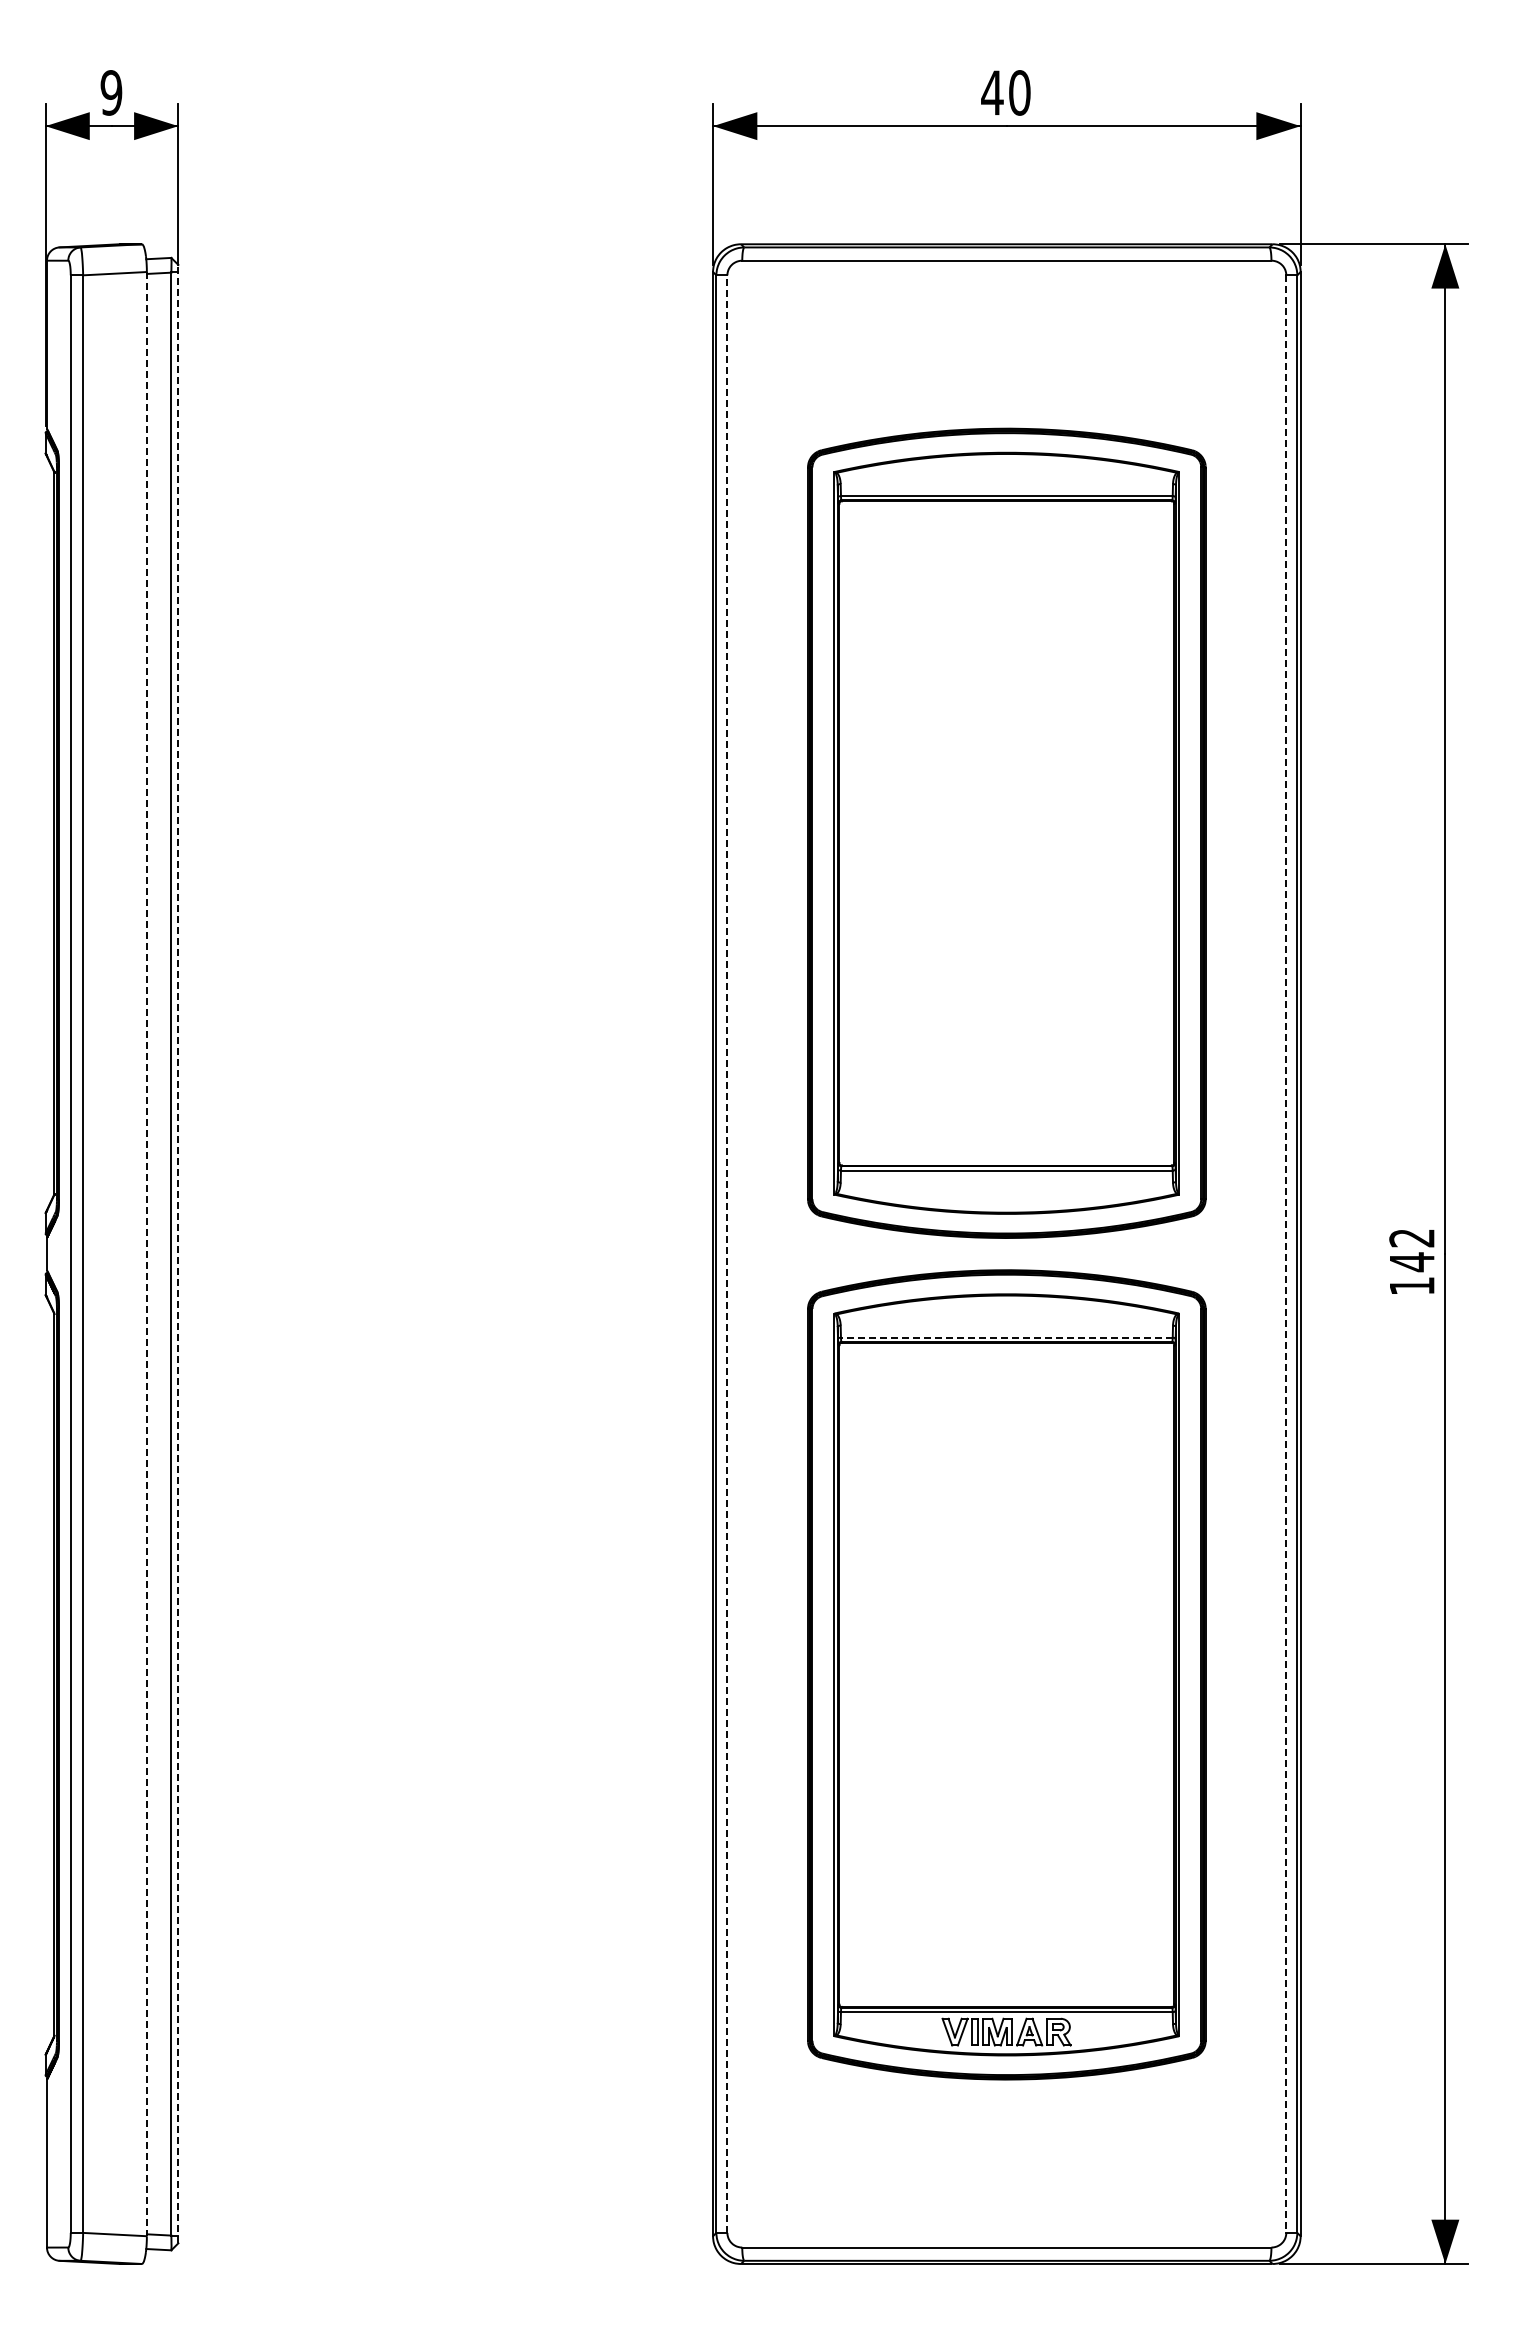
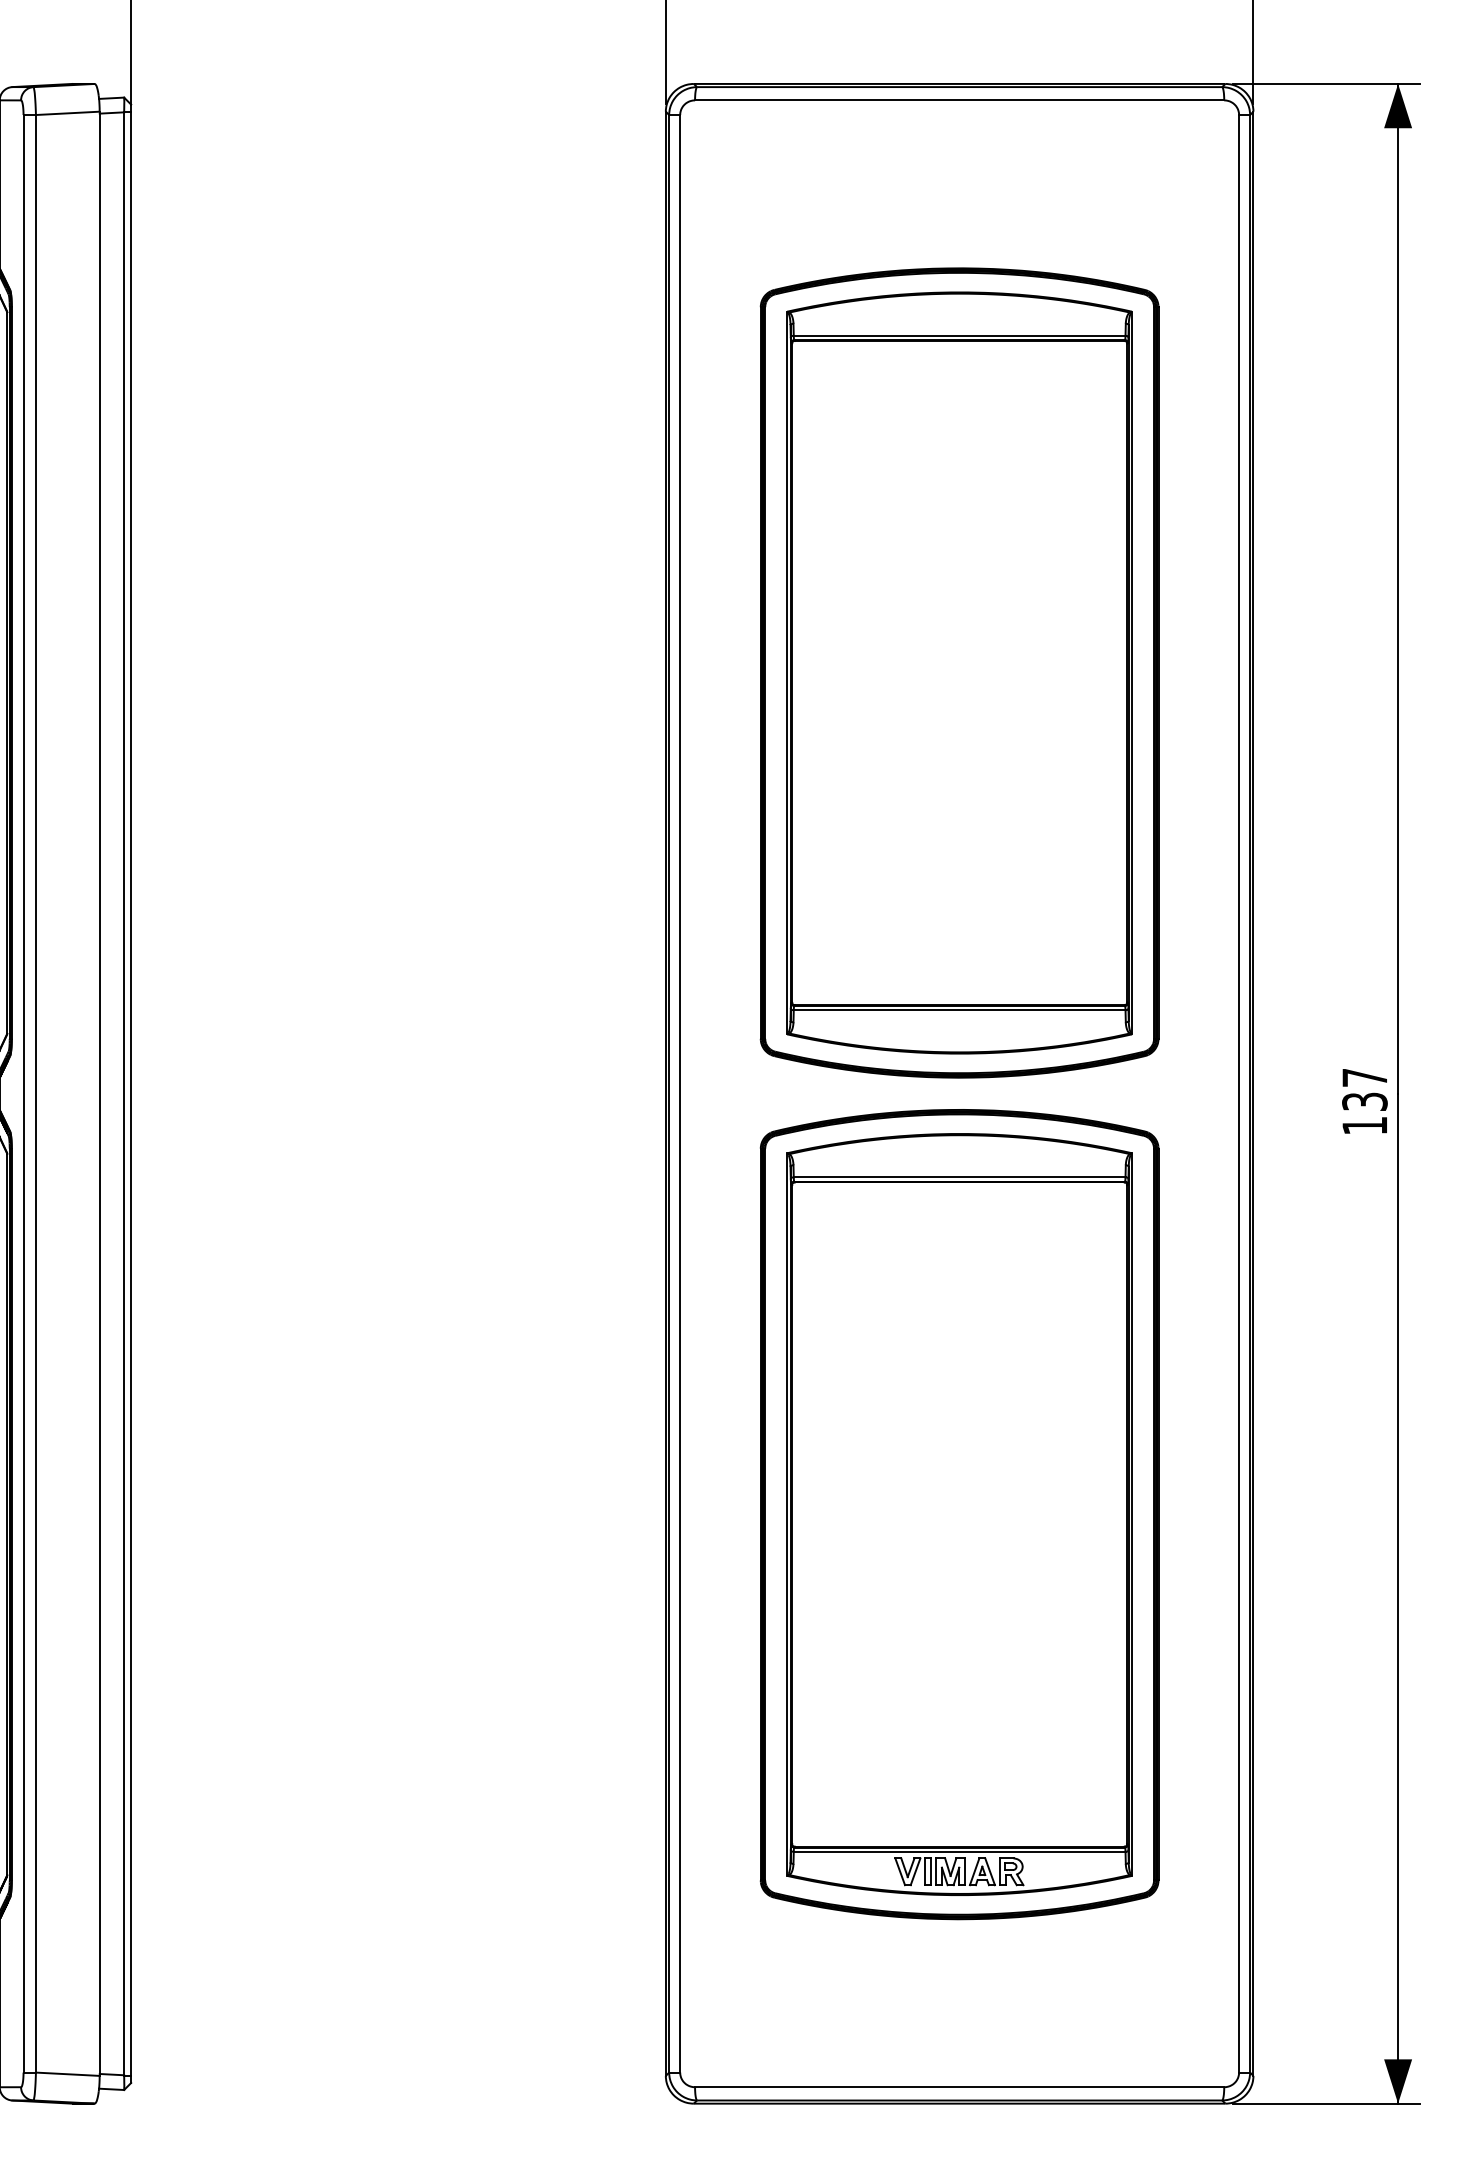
text: (1412, 1250) -> (1365, 1090), 142 -> 137
line: (178, 1253) -> (131, 1093), dashed -> solid
line: (146, 1254) -> (99, 1094), dashed -> solid
line: (727, 1254) -> (680, 1094), dashed -> solid
line: (1286, 1254) -> (1239, 1094), dashed -> solid
line: (1006, 1337) -> (959, 1177), dashed -> solid

